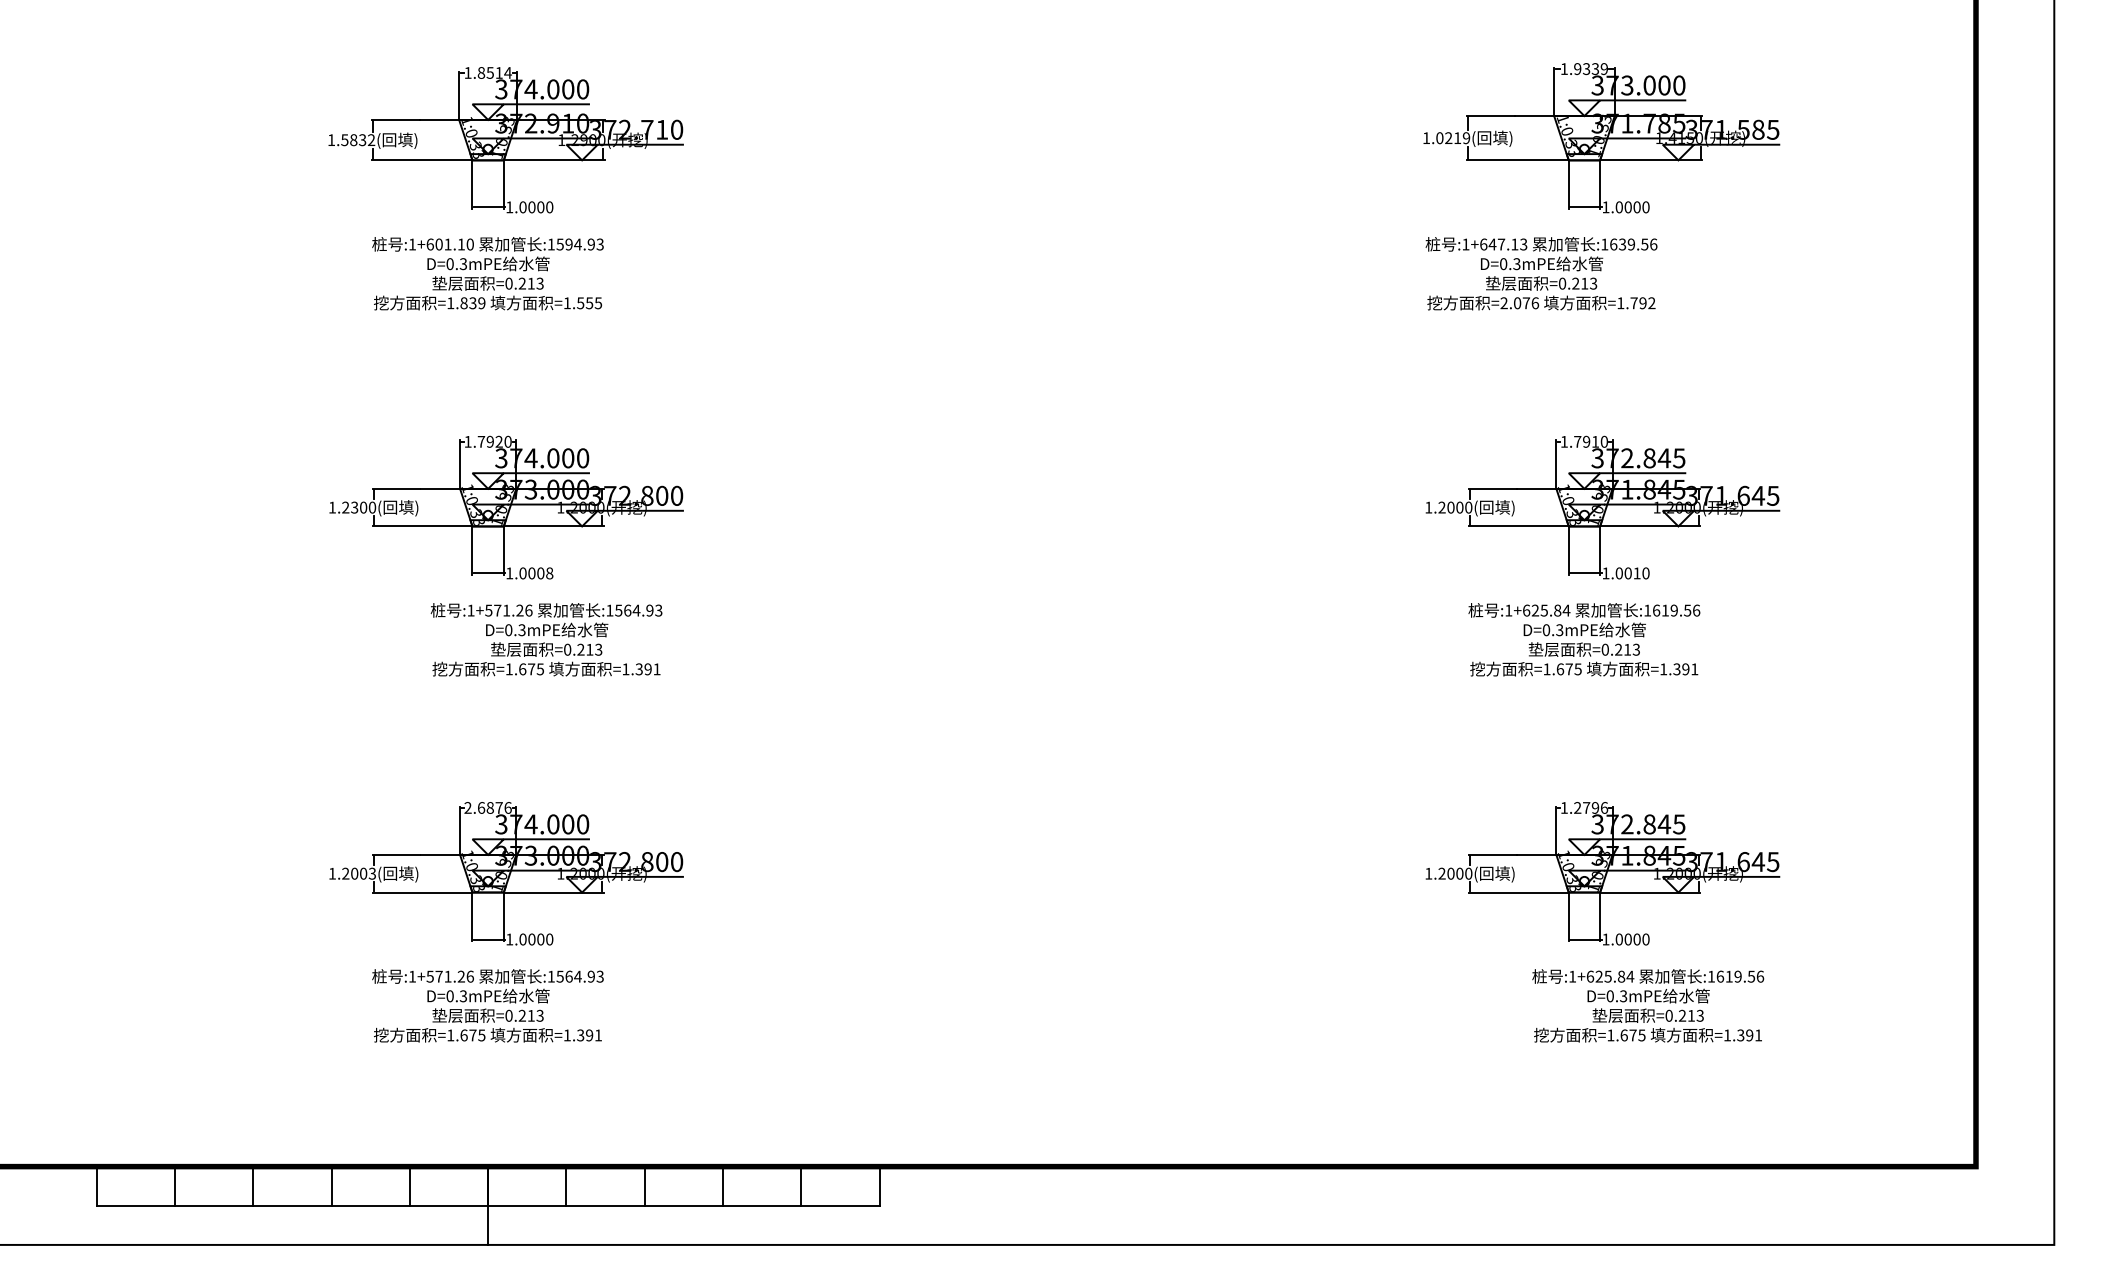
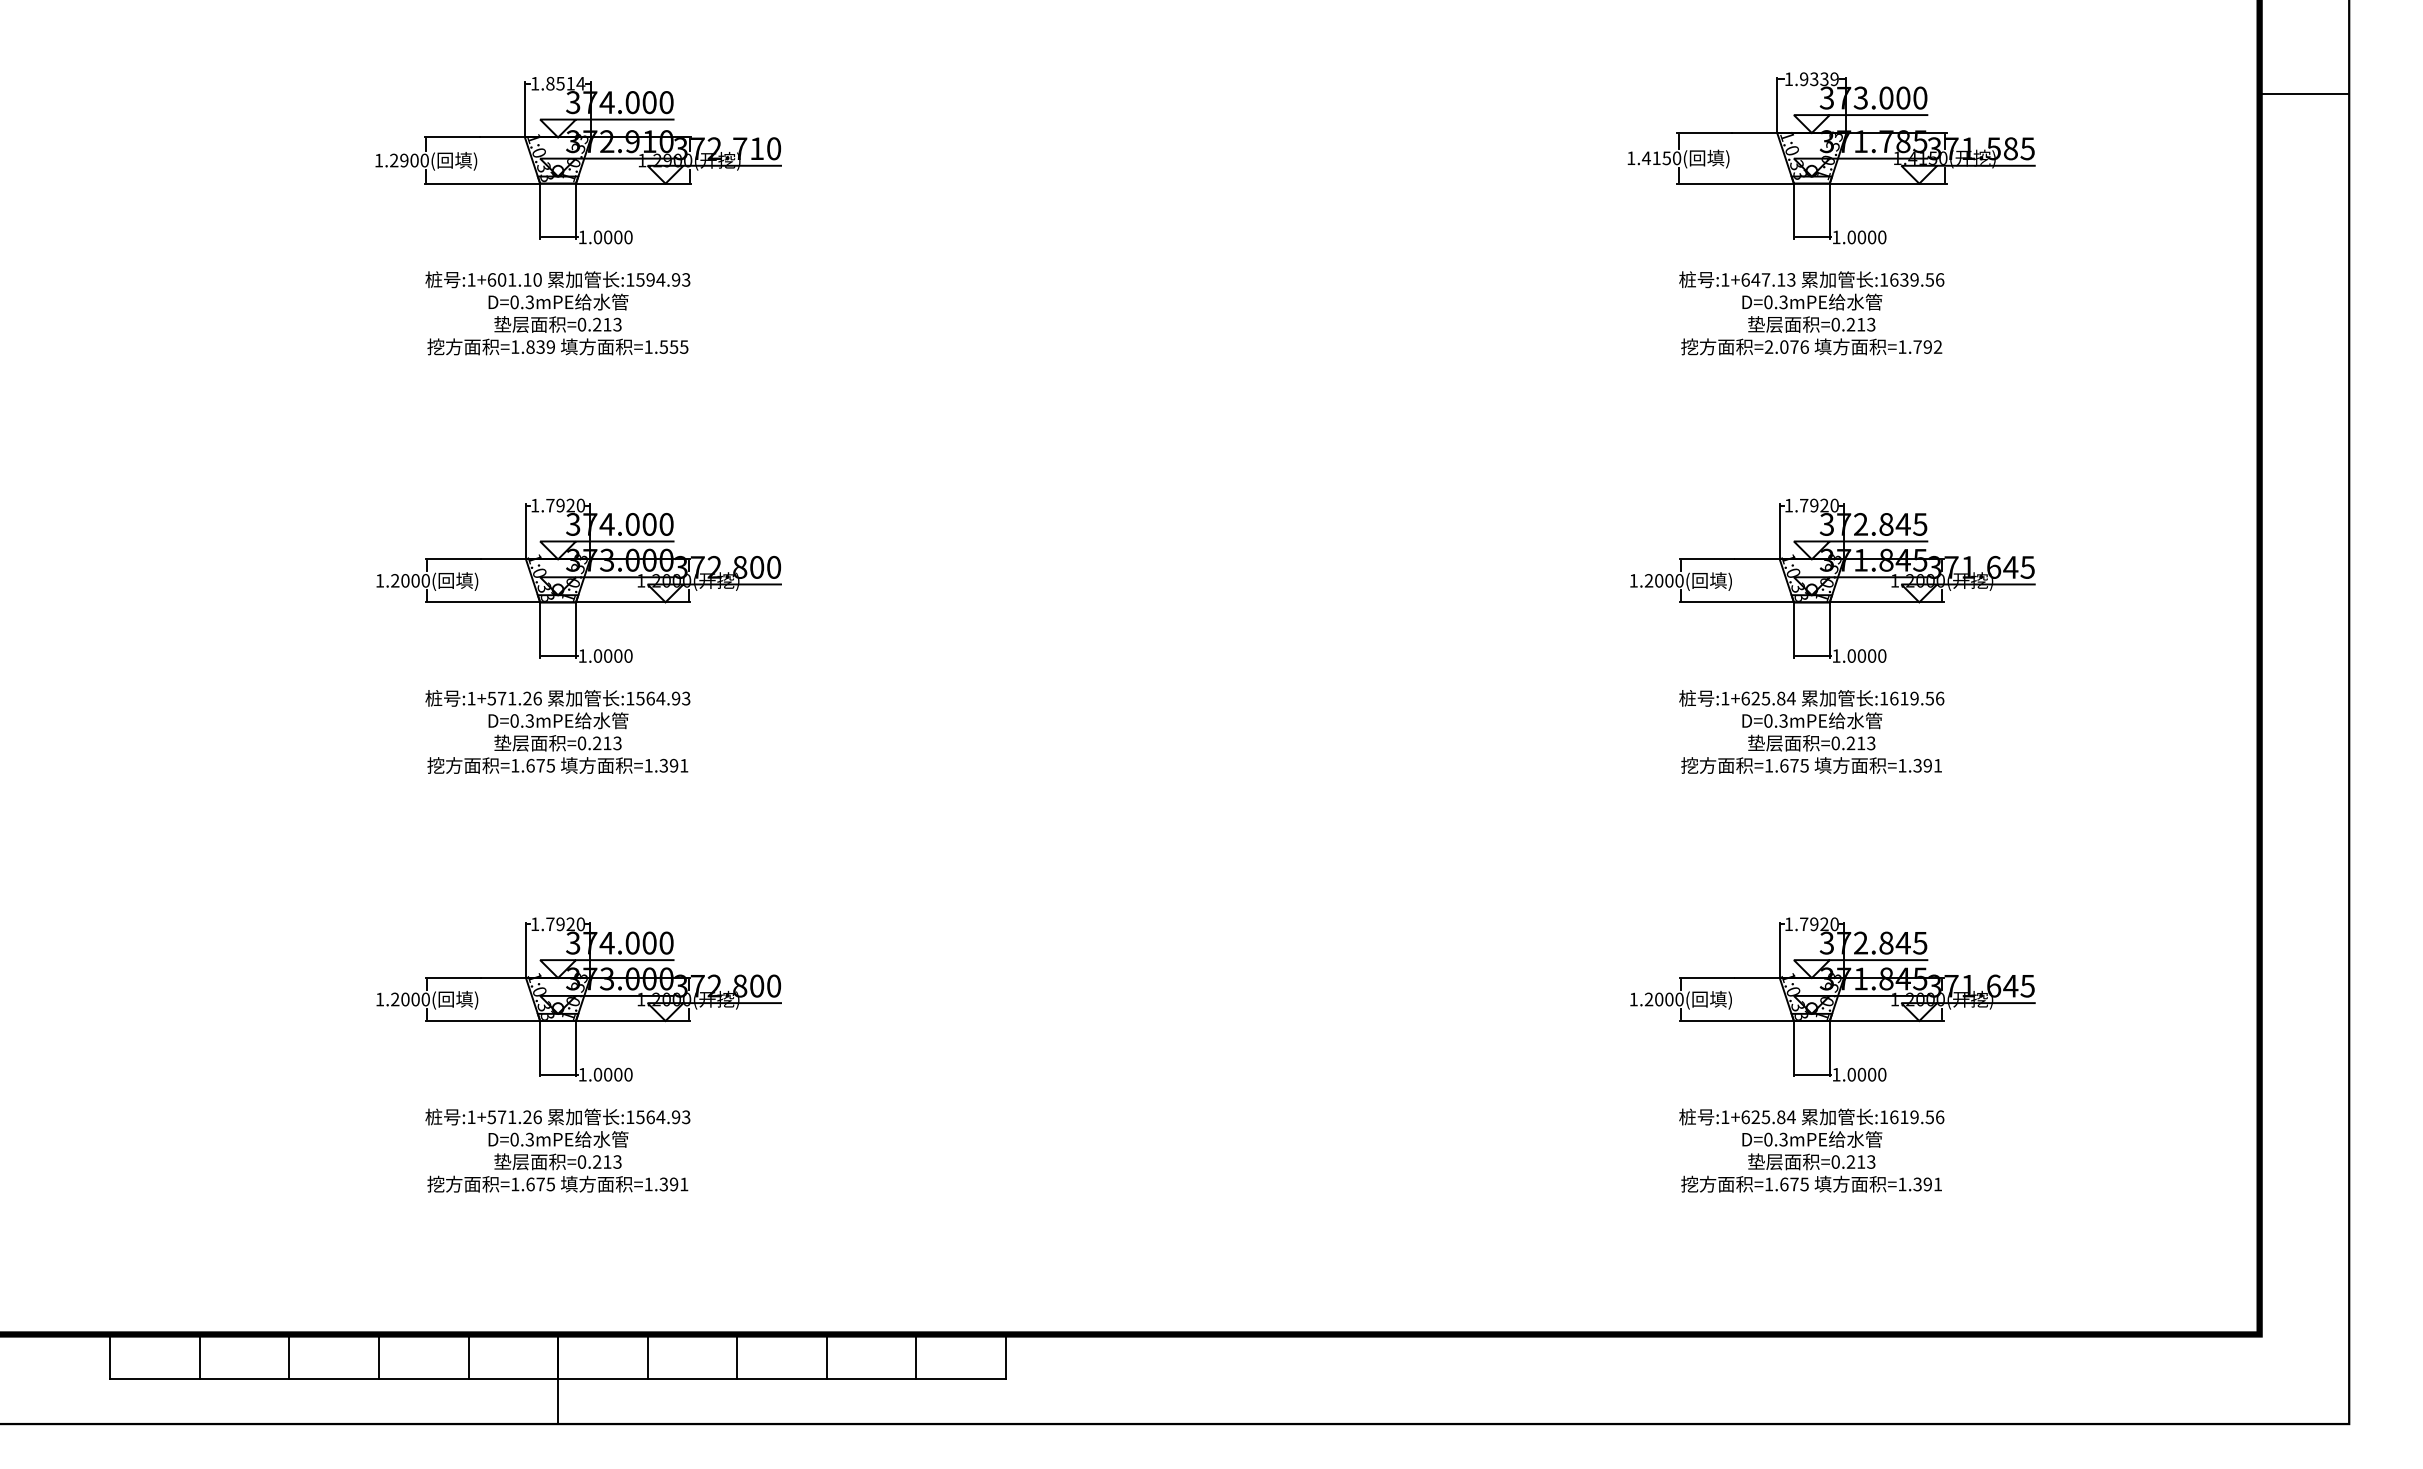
line: (2015, 82) -> (2304, 94), added
text: (1452, 138) -> (1661, 158), 1.0219( -> 1.4150(
text: (358, 140) -> (409, 160), 1.5832( -> 1.2900(
text: (1541, 273) -> (1811, 313), moved
text: (1595, 441) -> (1824, 505), 1.7910 -> 1.7920
text: (354, 507) -> (405, 580), 1.2300( -> 1.2000(
text: (549, 572) -> (628, 655), 1.0008 -> 1.0000
text: (1637, 572) -> (1872, 655), 1.0010 -> 1.0000
text: (546, 639) -> (557, 731), moved
text: (488, 808) -> (558, 924), 2.6876 -> 1.7920
text: (1591, 808) -> (1819, 924), 1.2796 -> 1.7920
text: (372, 873) -> (425, 999), 1.2003( -> 1.2000(
text: (1647, 1005) -> (1811, 1150), moved

